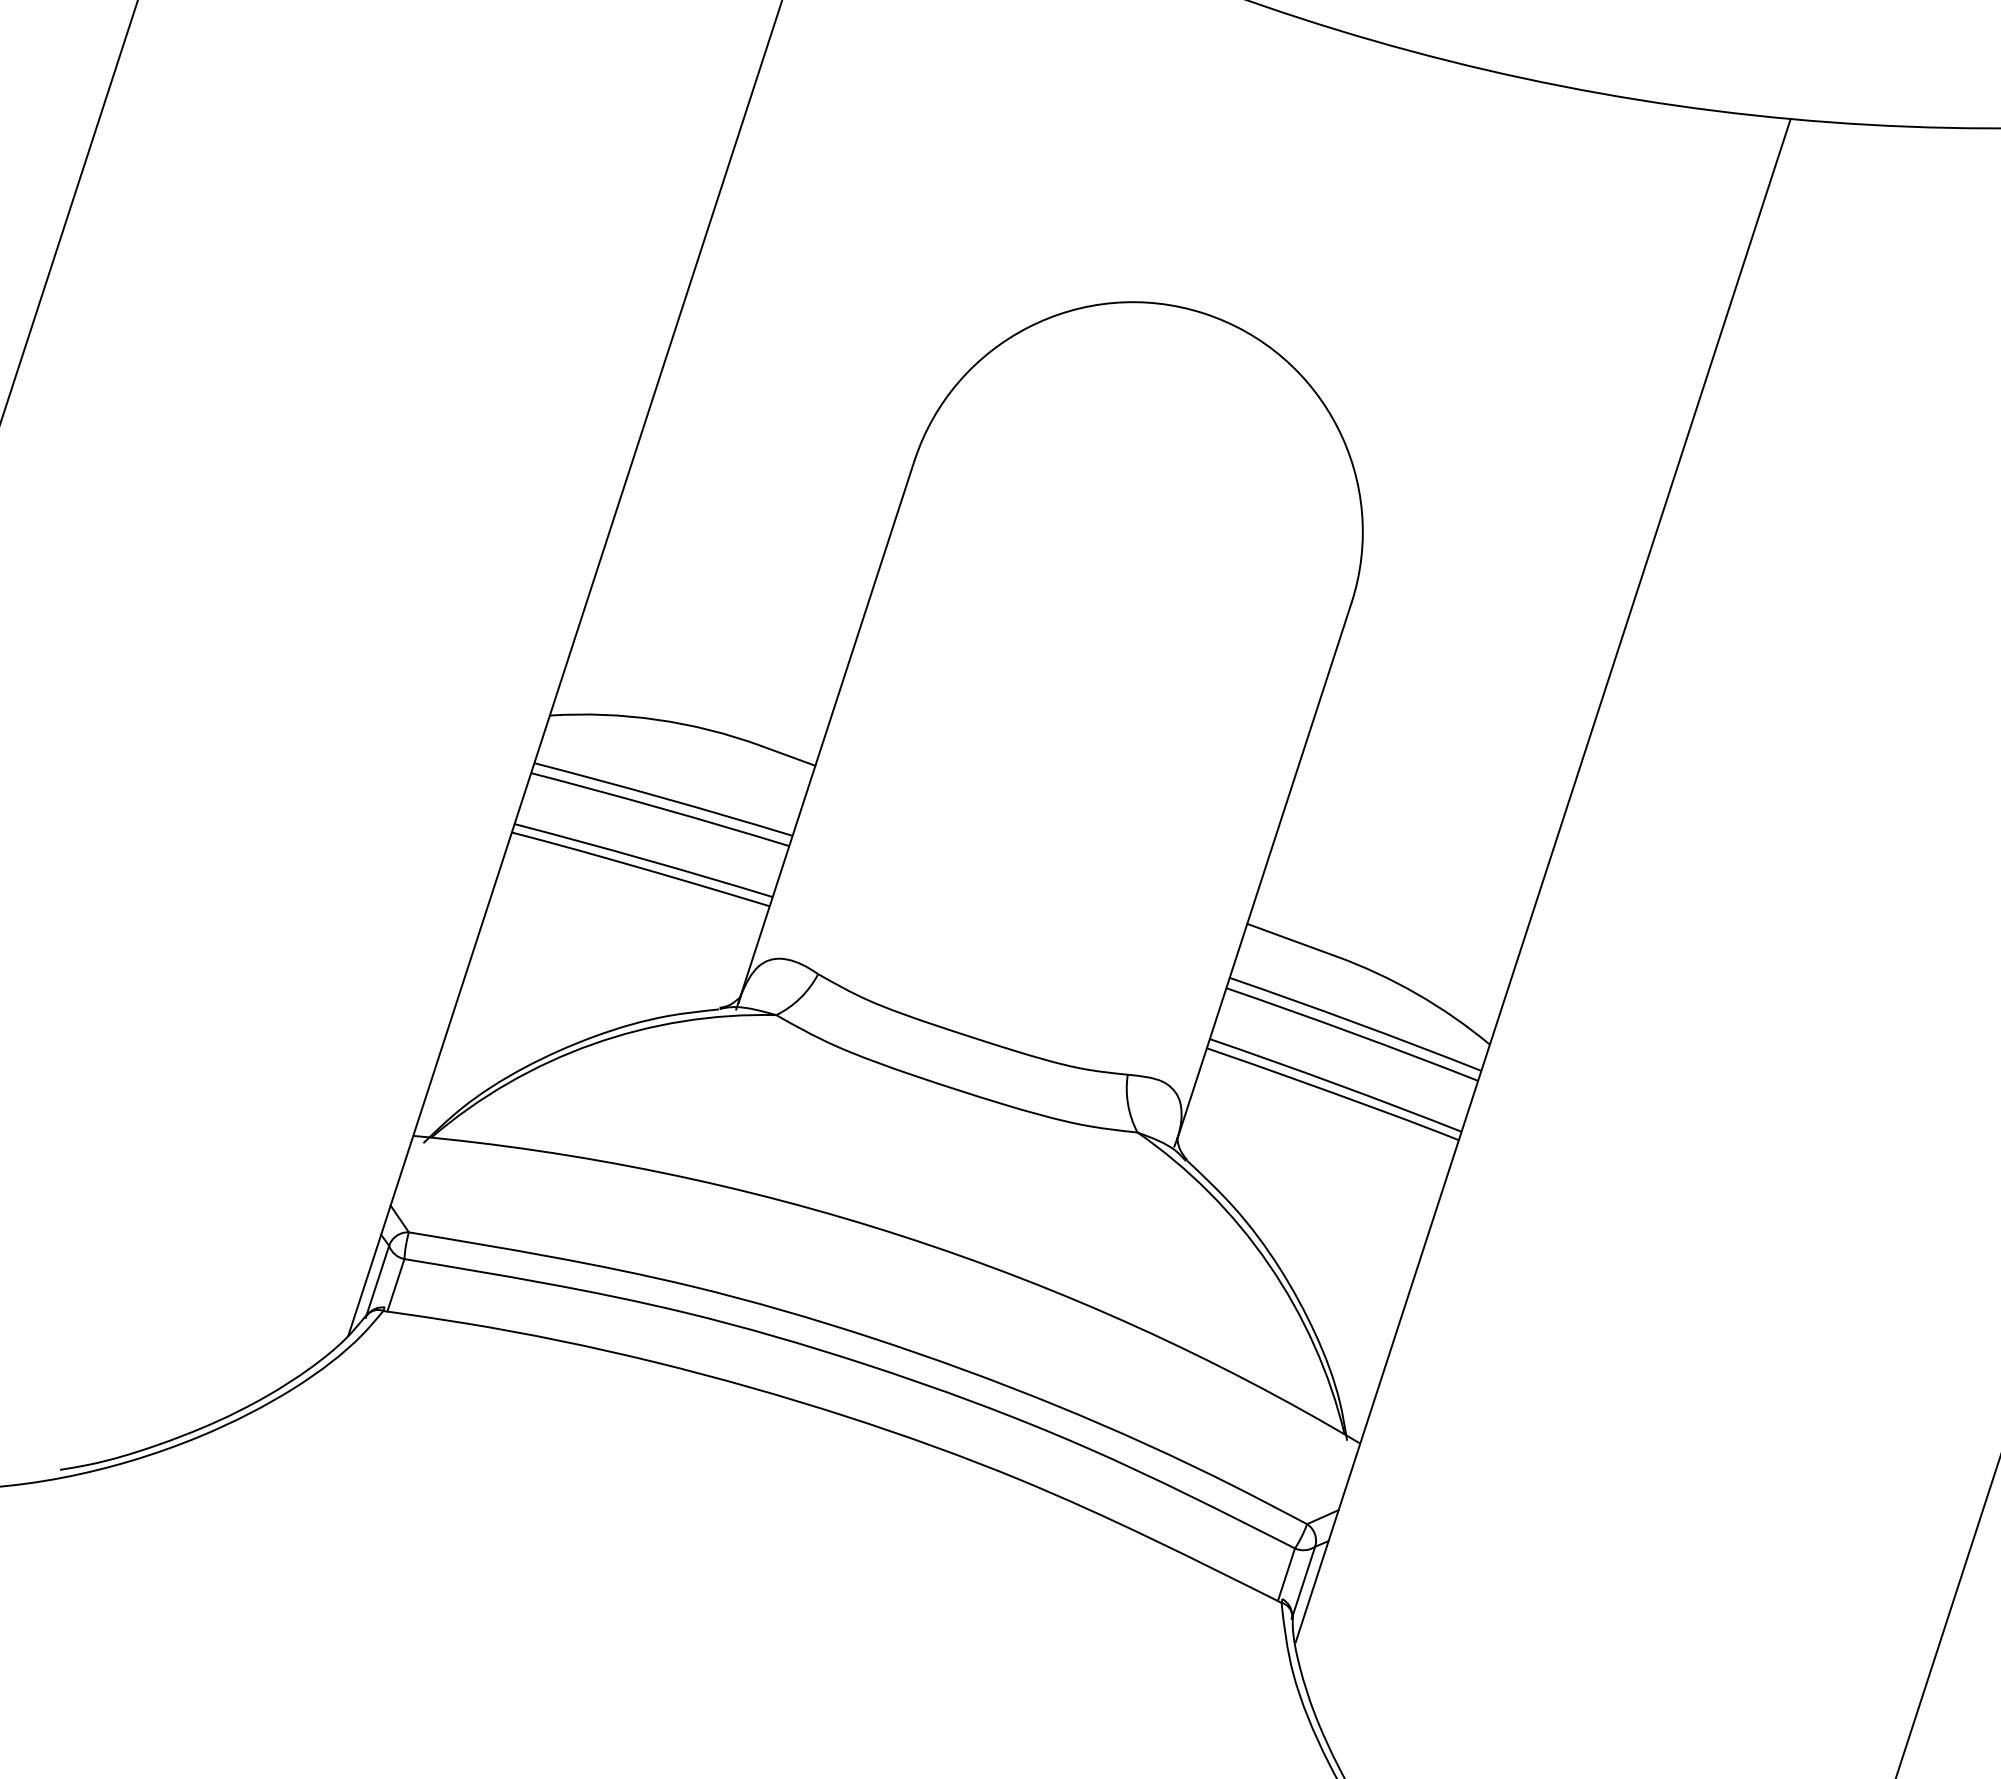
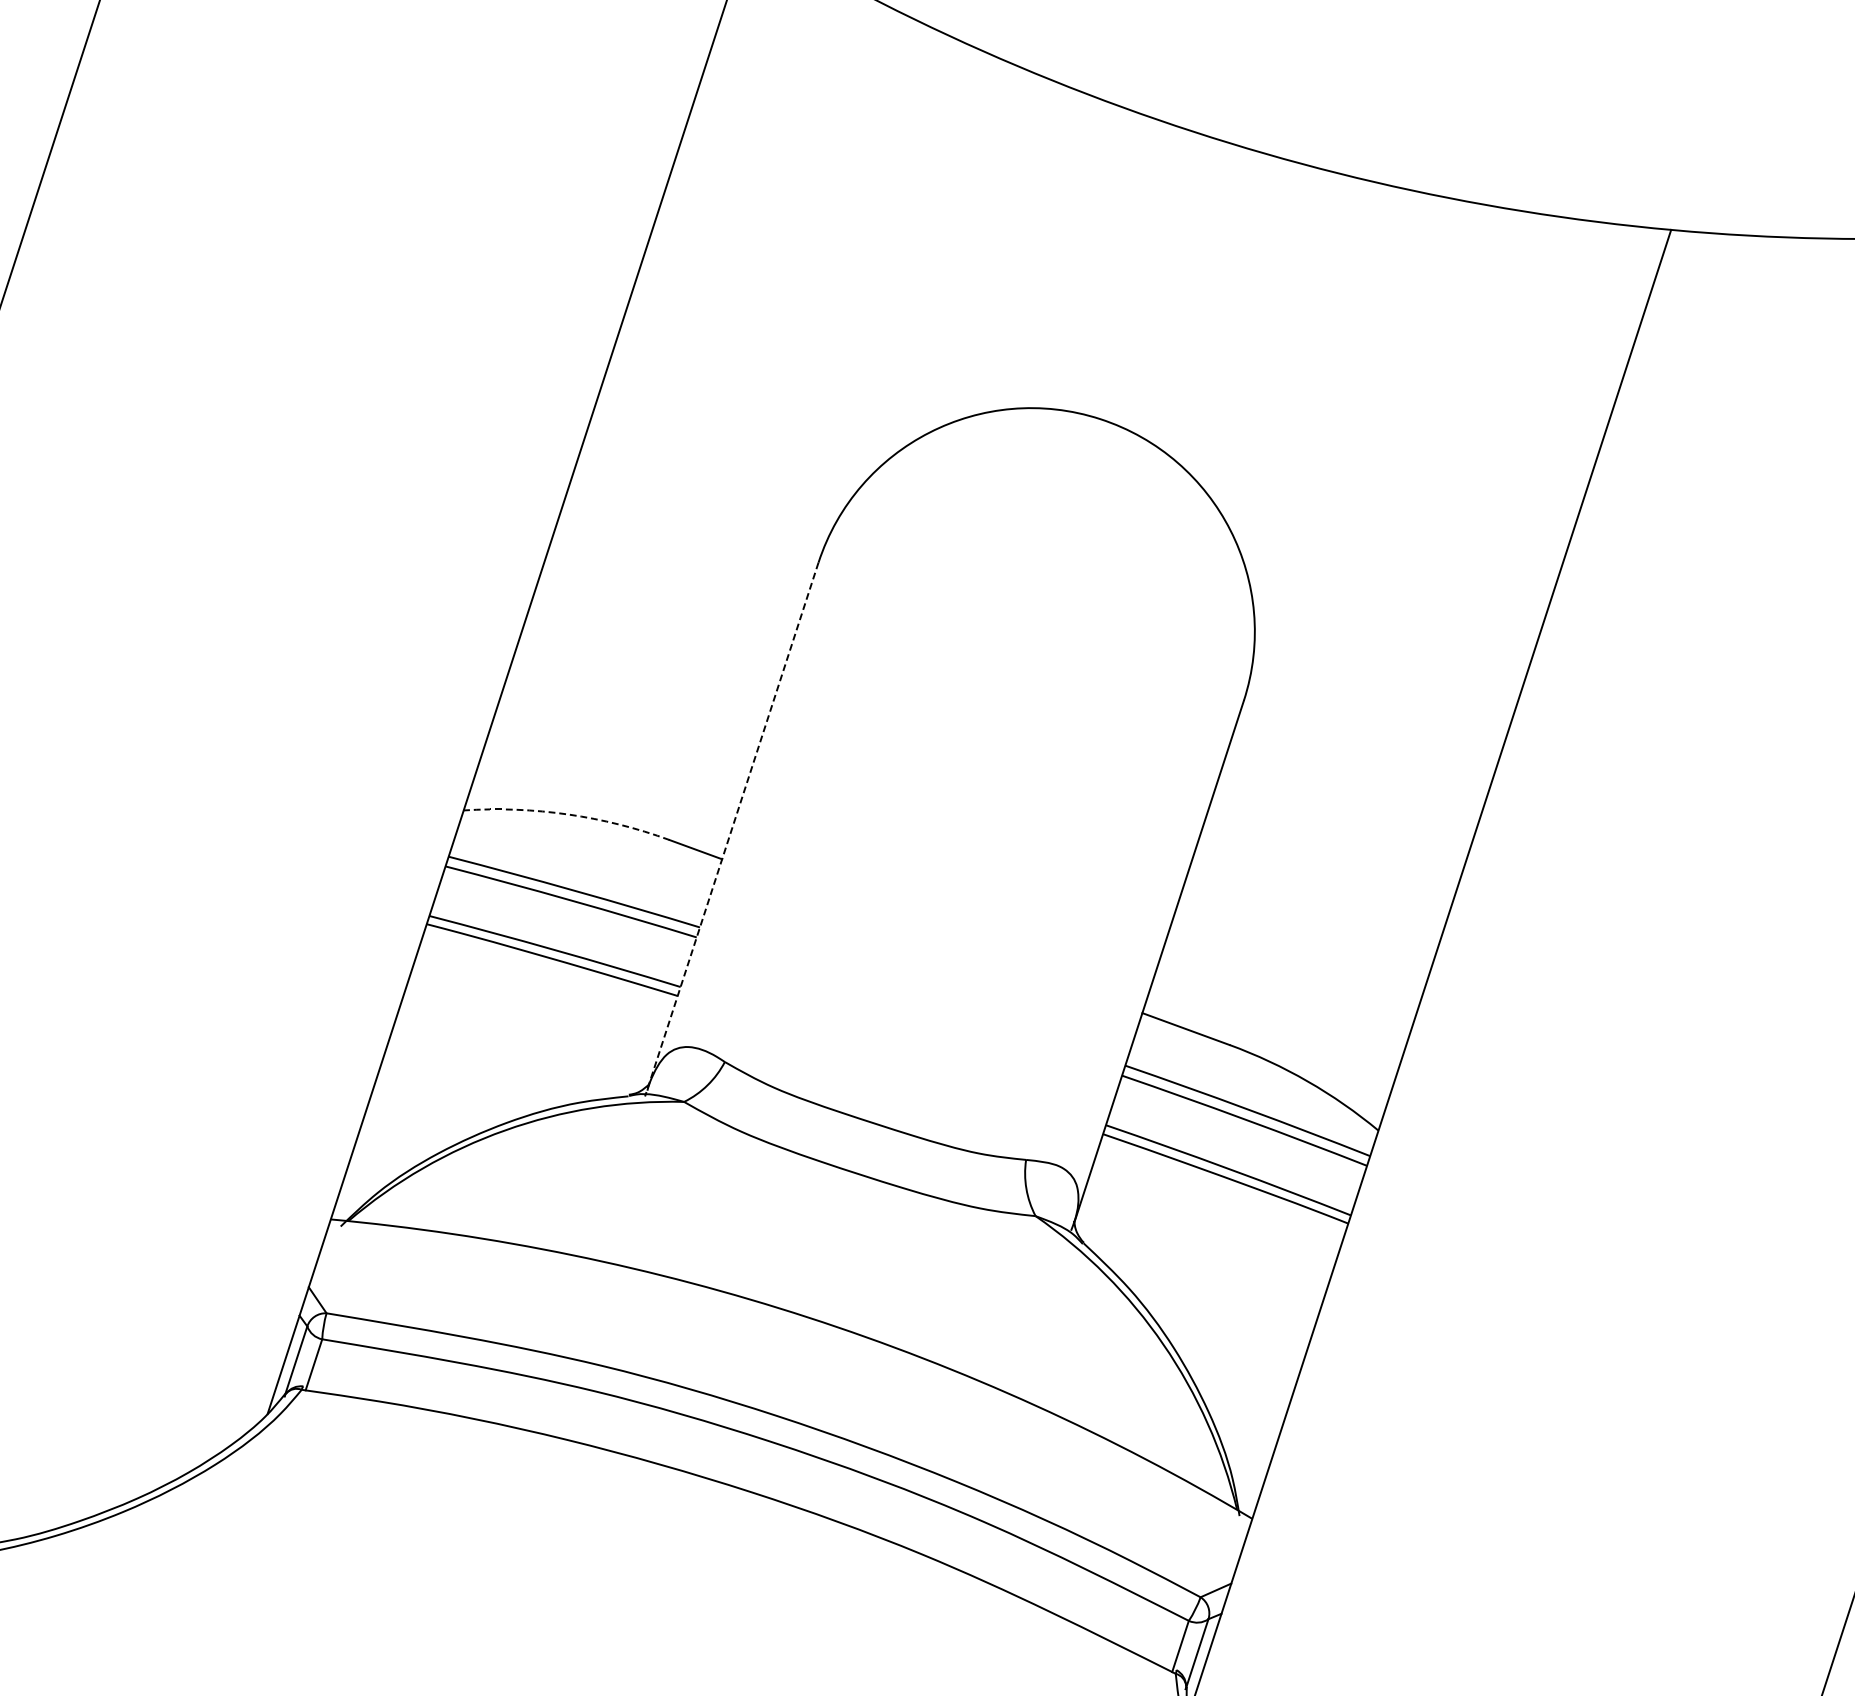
arc: (657, 719) -> (568, 814), solid -> dashed
line: (825, 735) -> (731, 829), solid -> dashed

